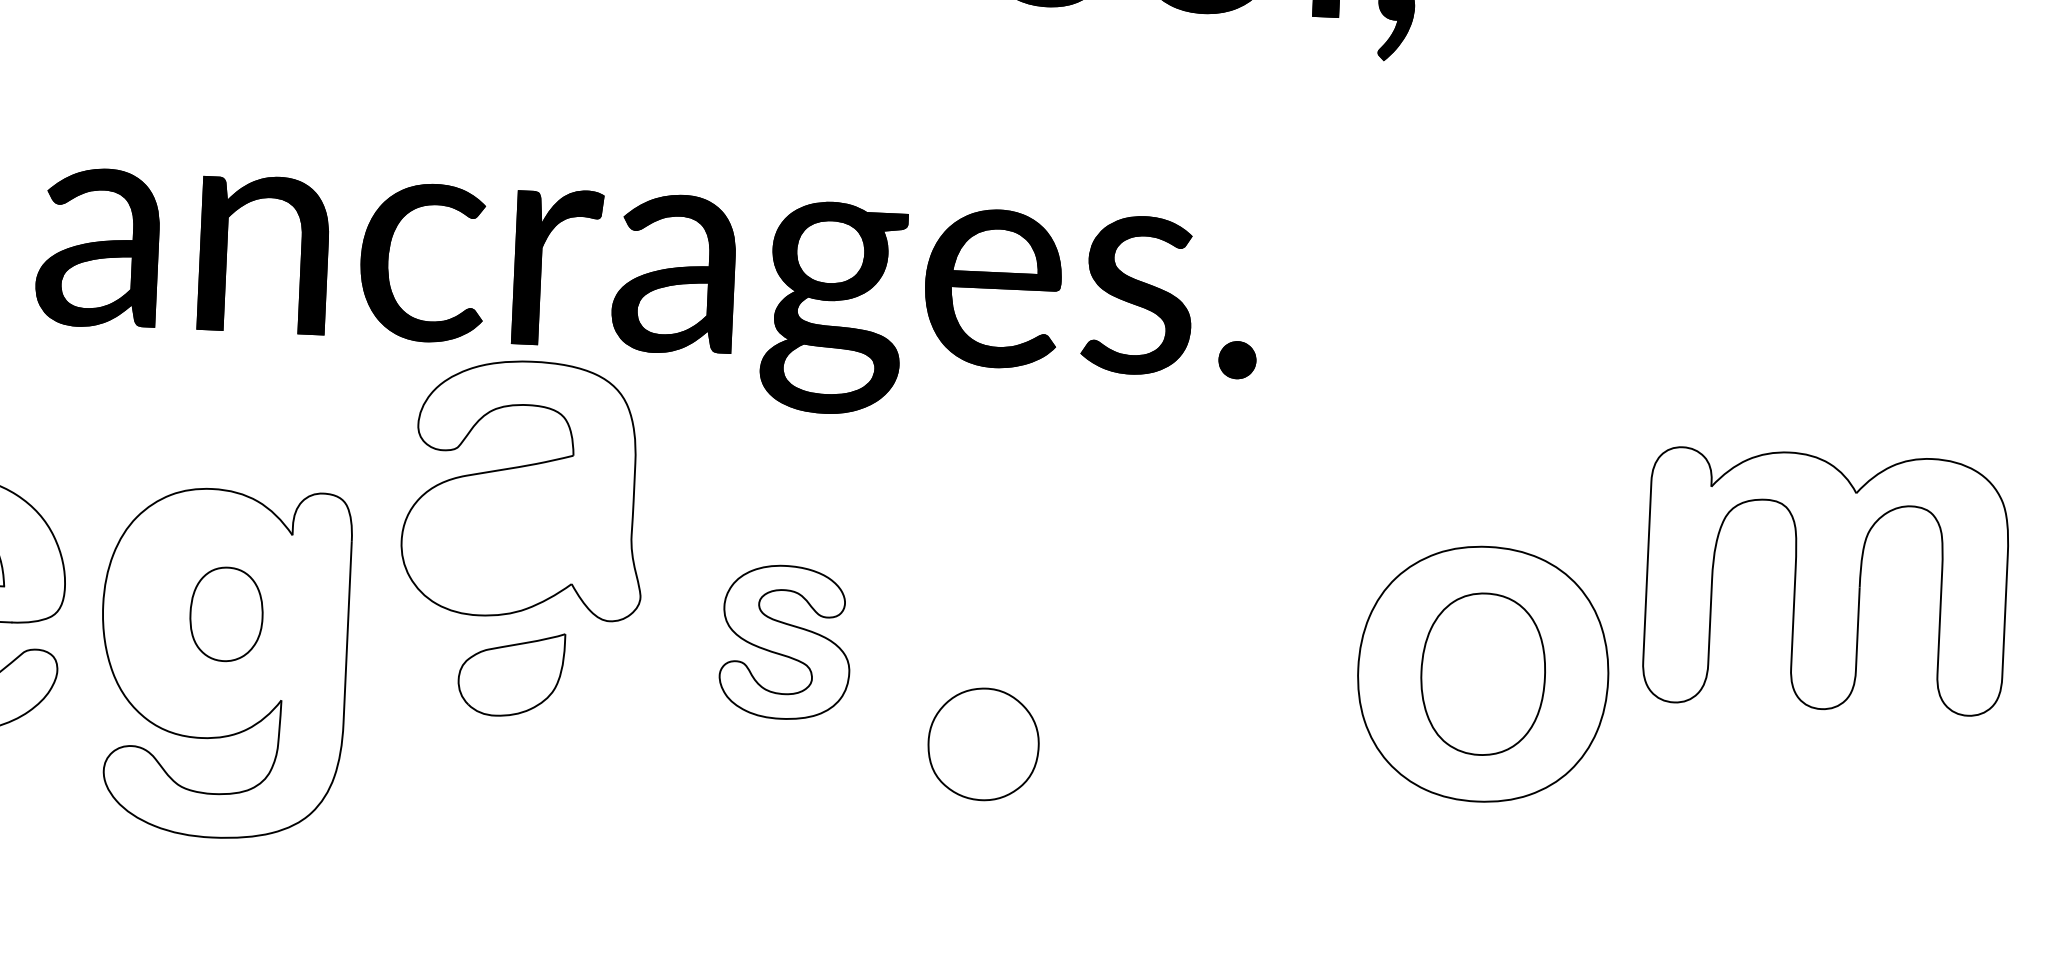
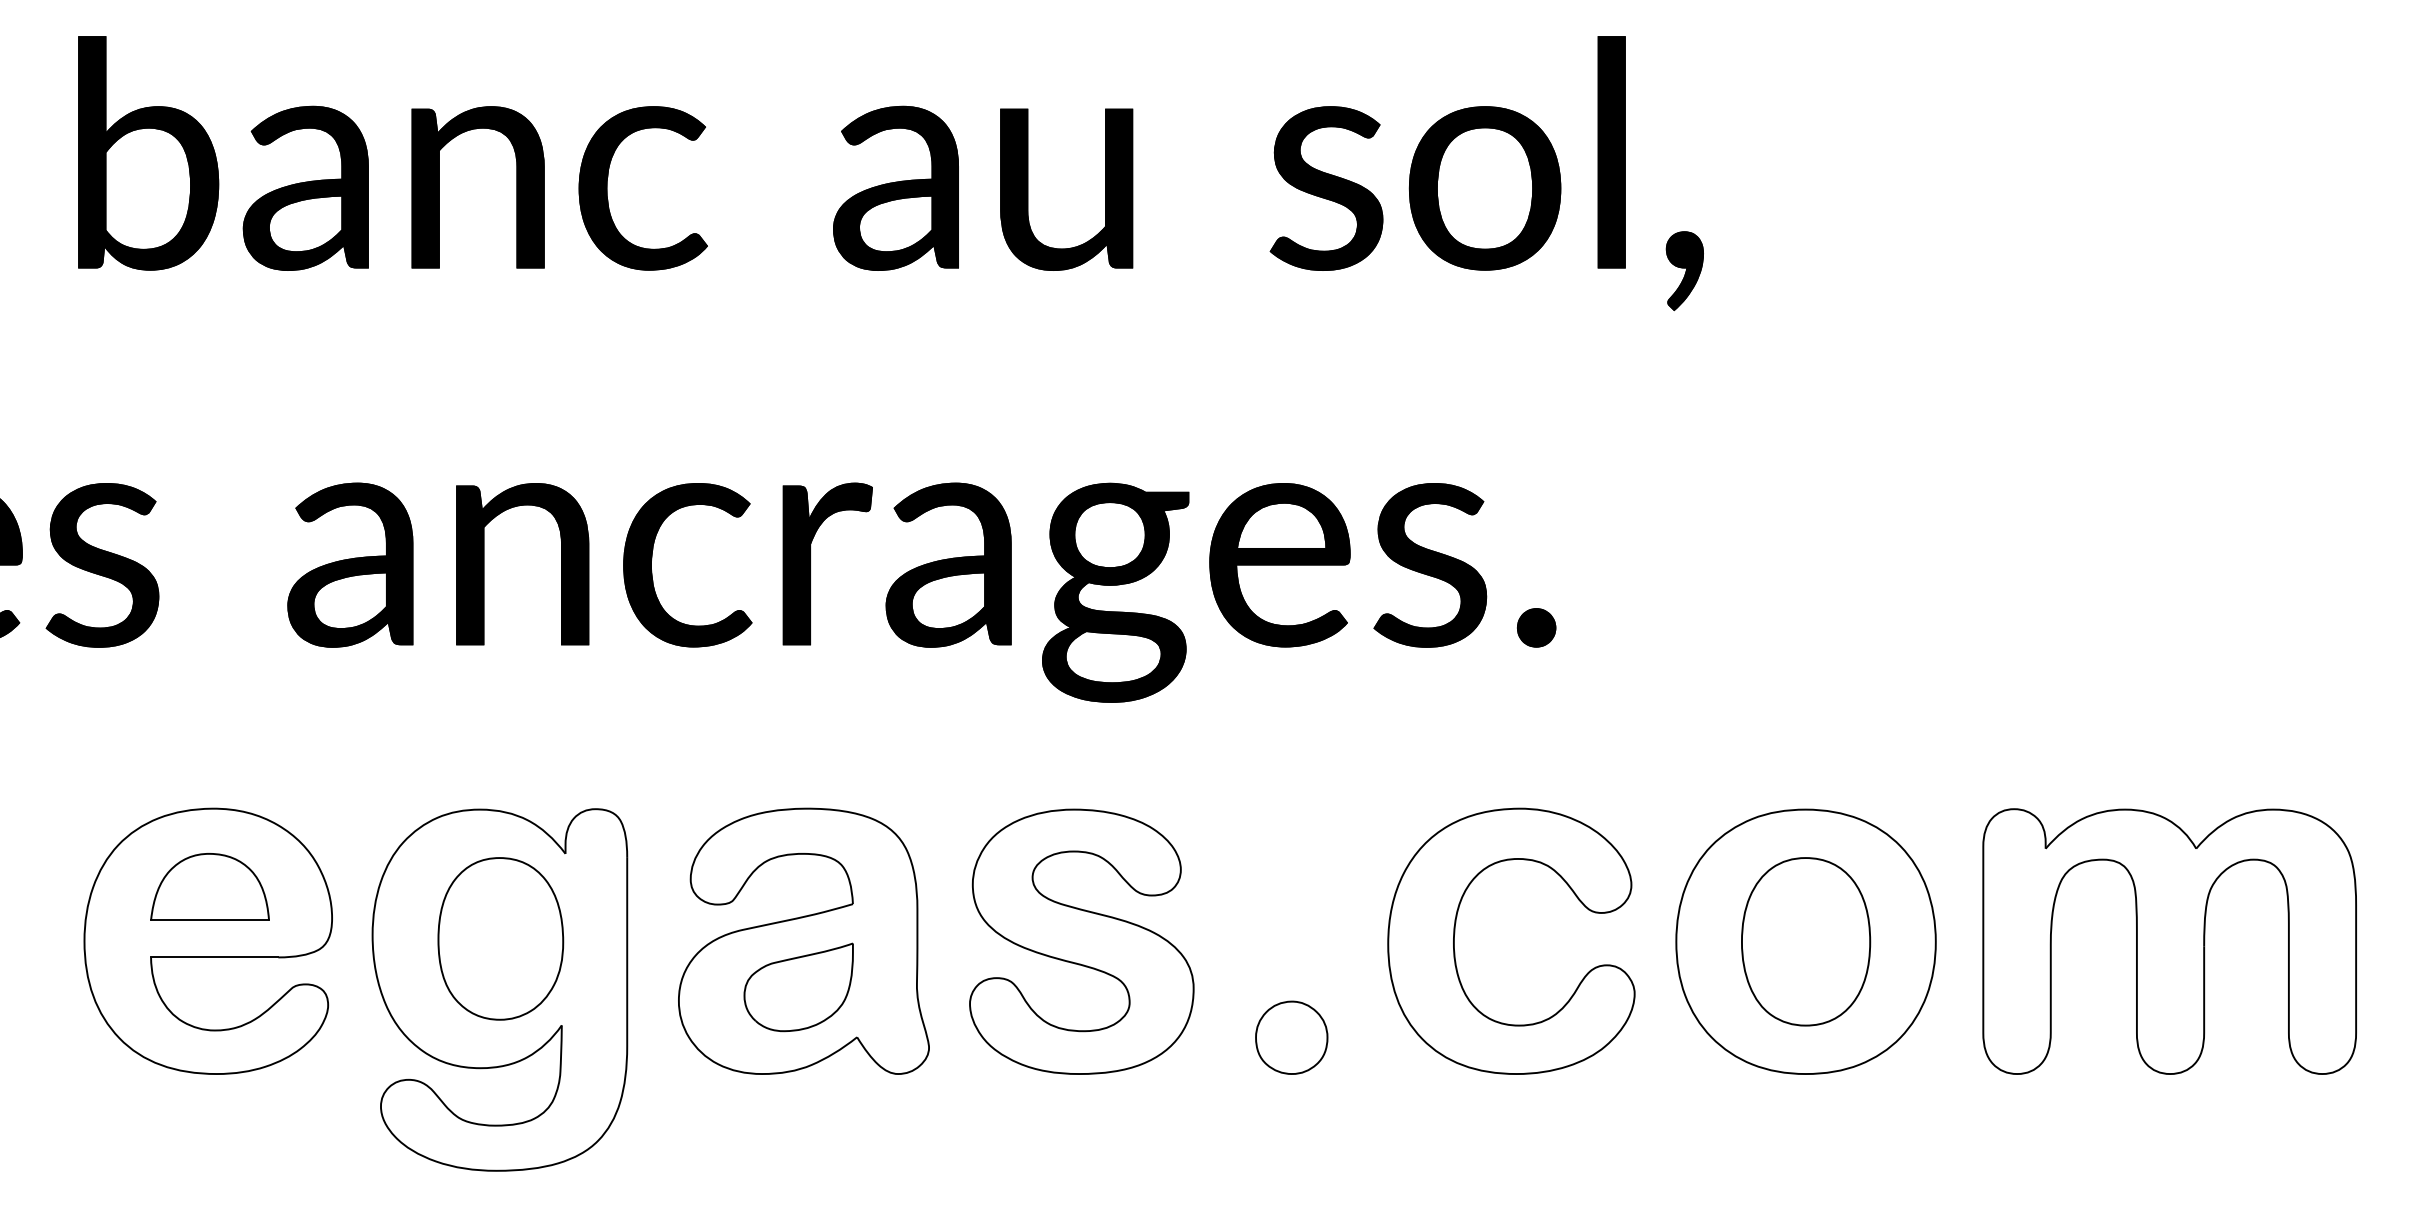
part: (524, 488) -> (803, 940), moved
part: (1826, 581) -> (2169, 941), moved
part: (226, 613) -> (500, 938), size x1.67
part: (785, 642) -> (1081, 941), size x1.67
part: (1146, 650) -> (1455, 933), added
part: (983, 743) -> (1291, 1037), size x0.62

